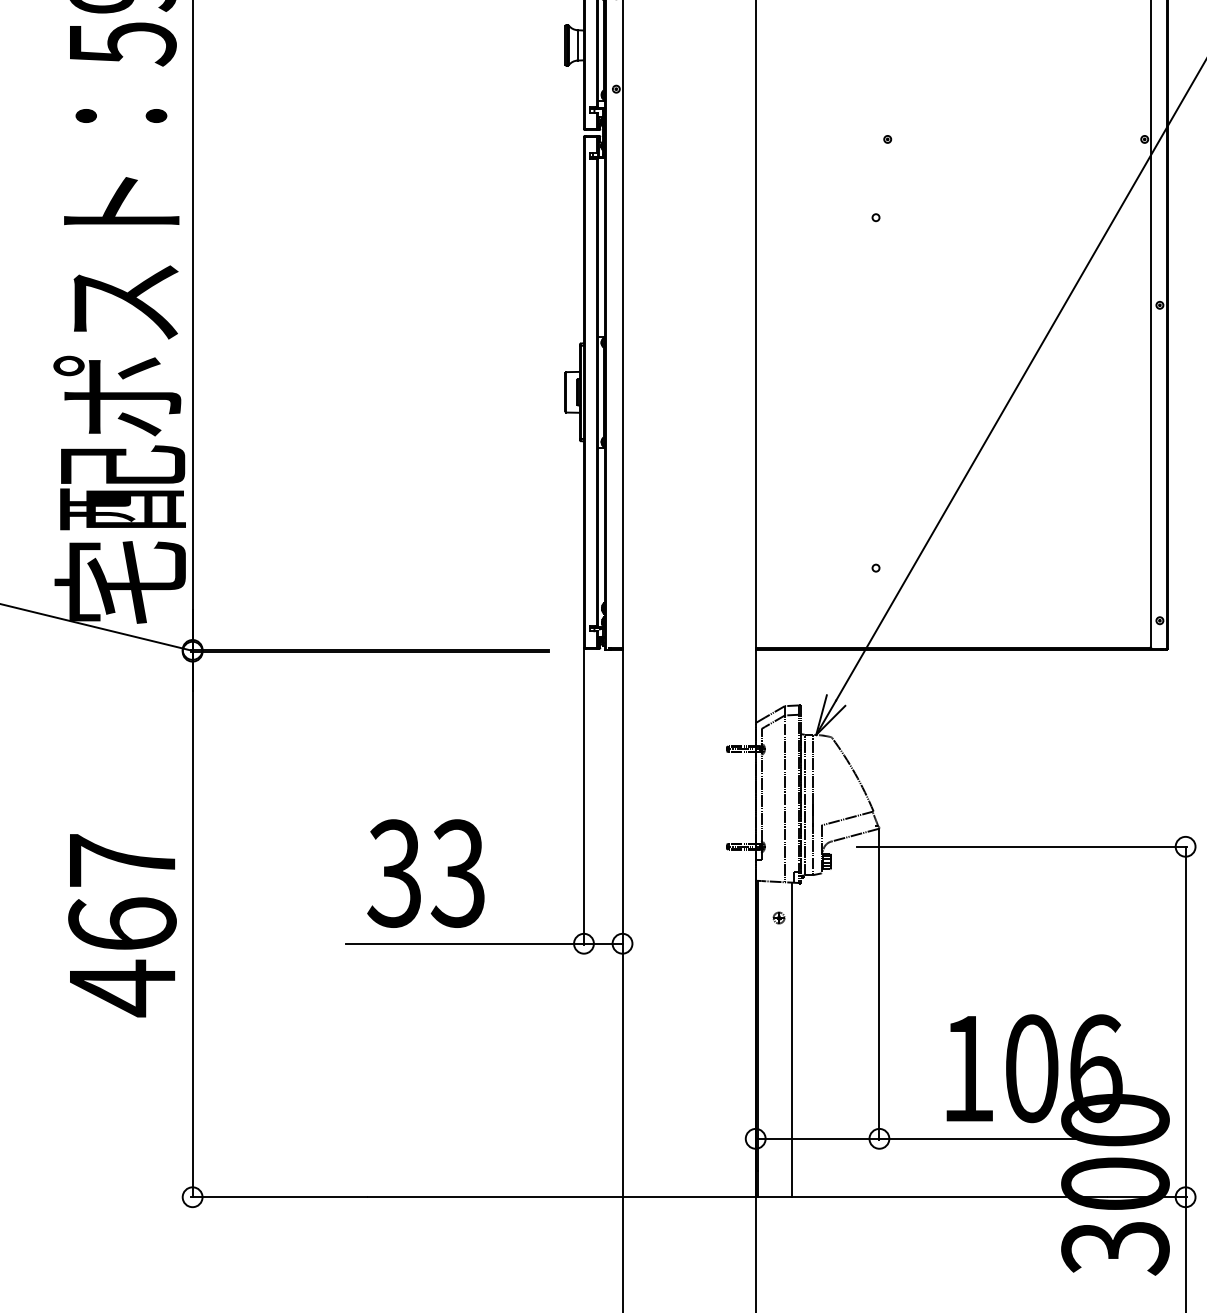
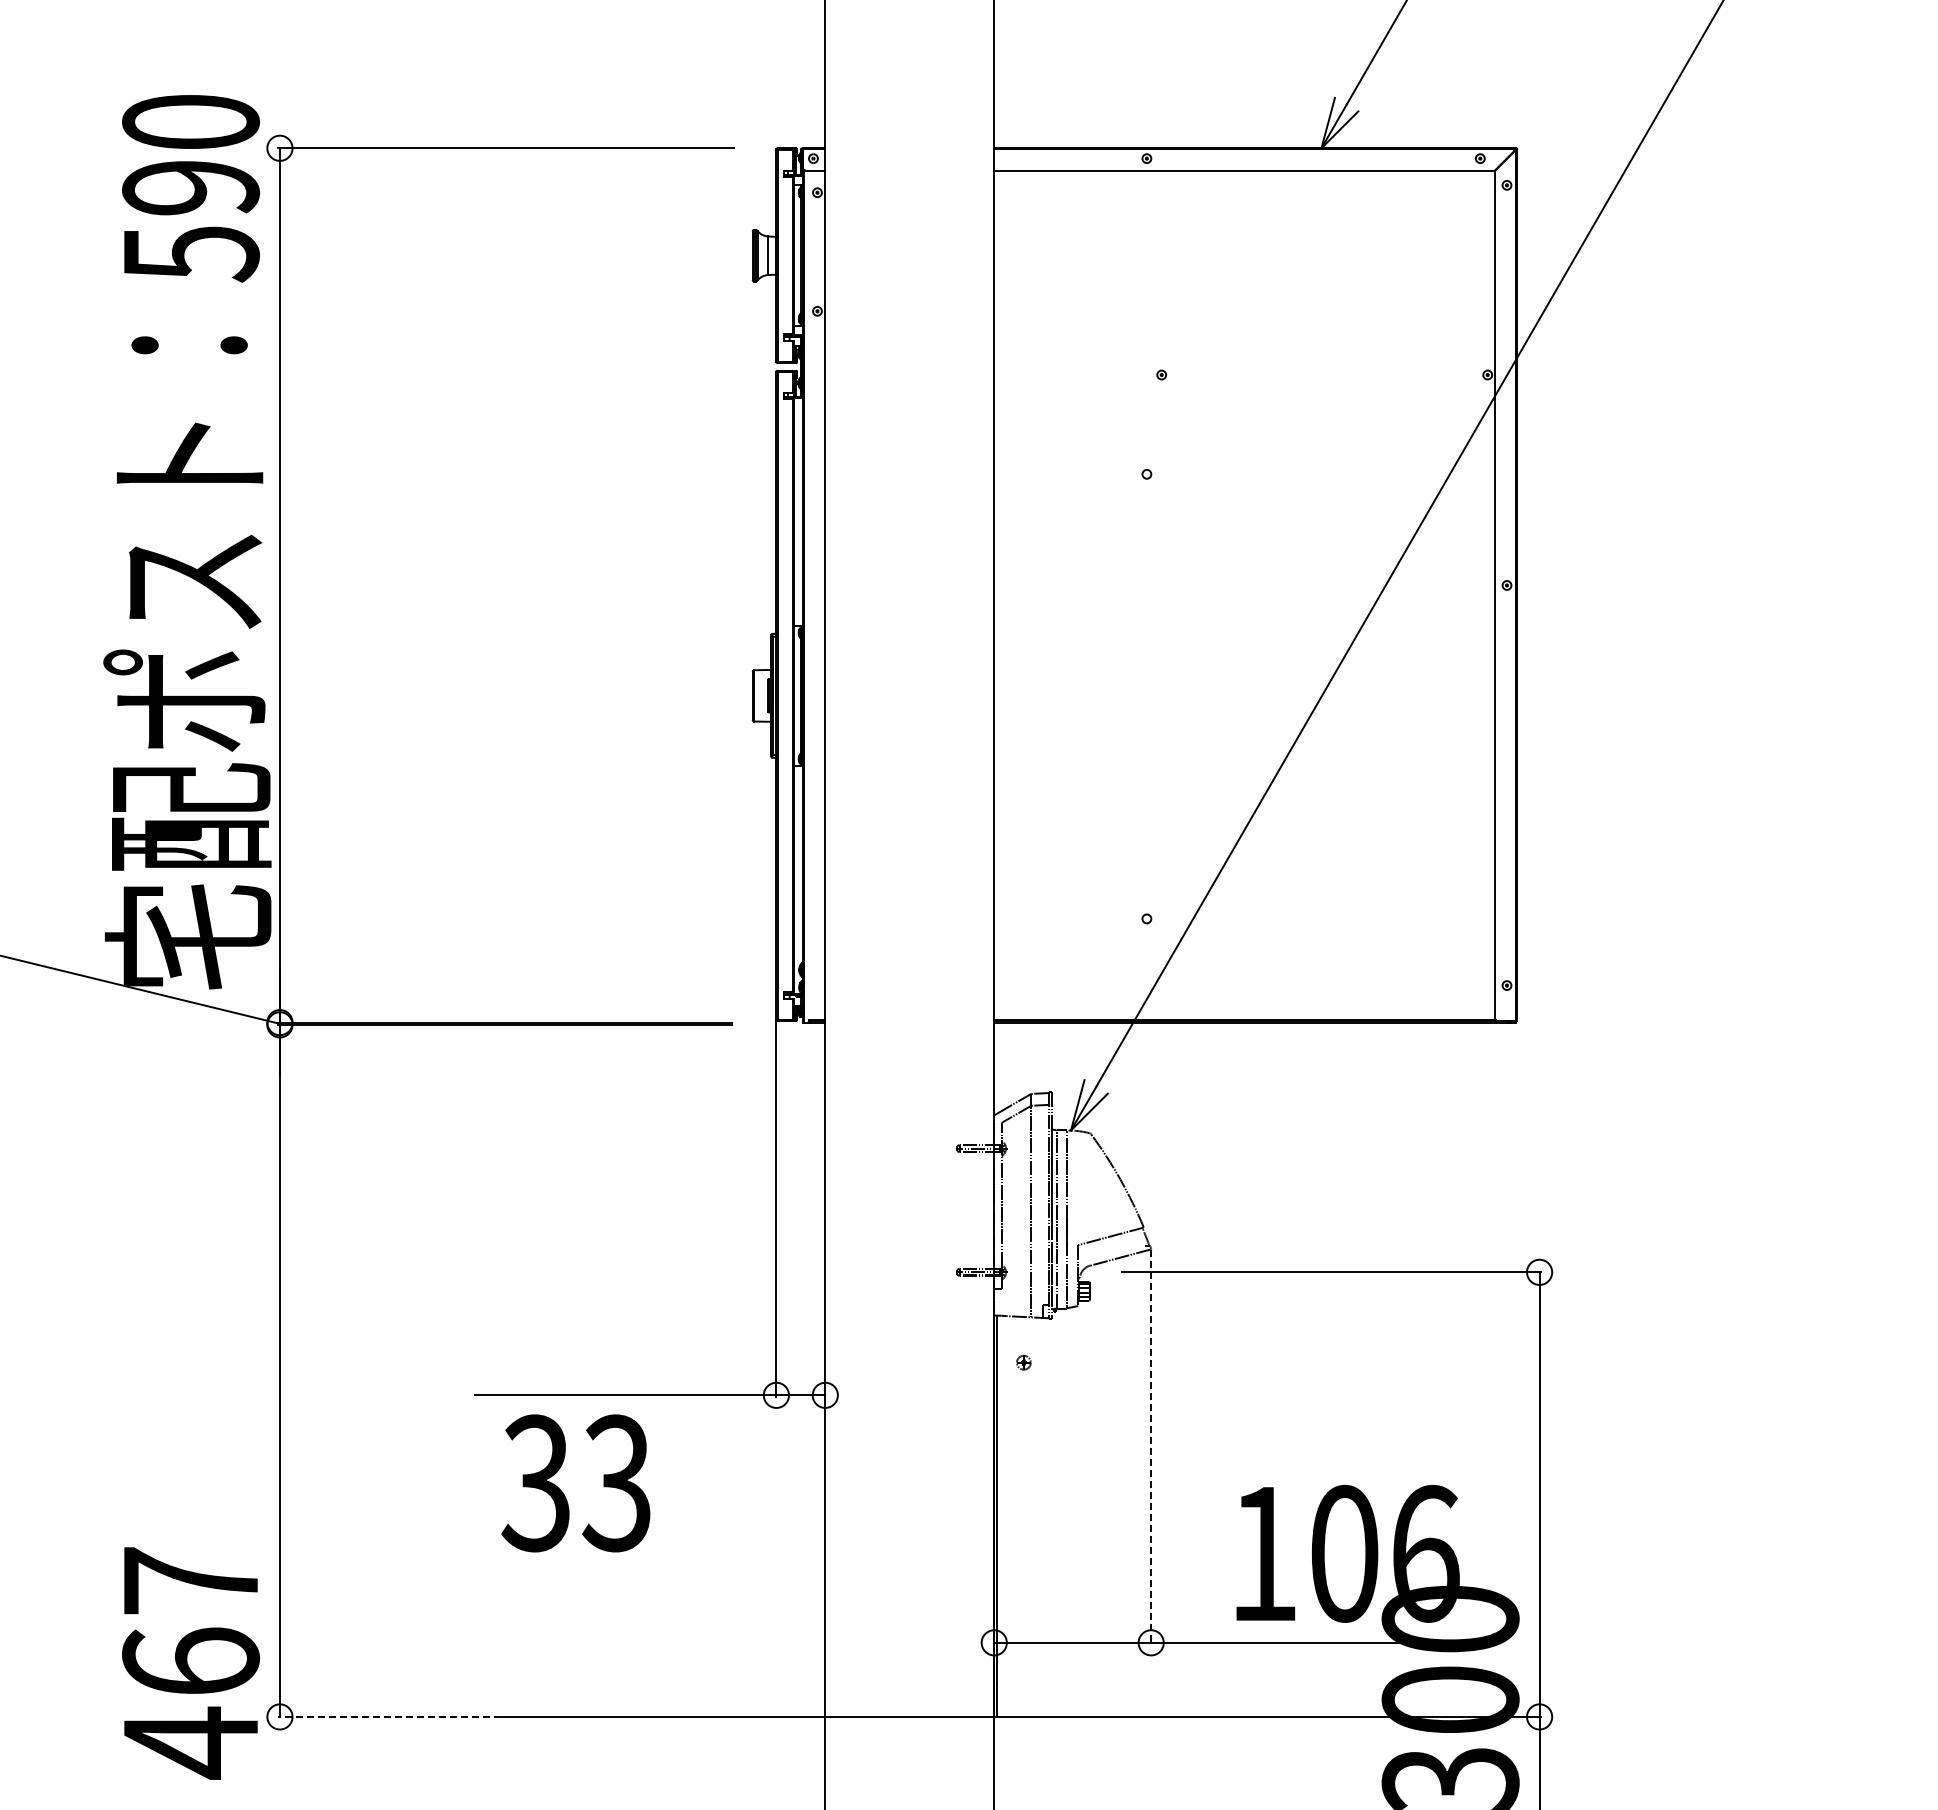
text: (425, 873) -> (575, 1483), moved
text: (122, 925) -> (190, 1663), moved
line: (879, 984) -> (1151, 1447), solid -> dashed
line: (792, 1039) -> (1040, 1516), removed
line: (278, 1196) -> (389, 1716), solid -> dashed

